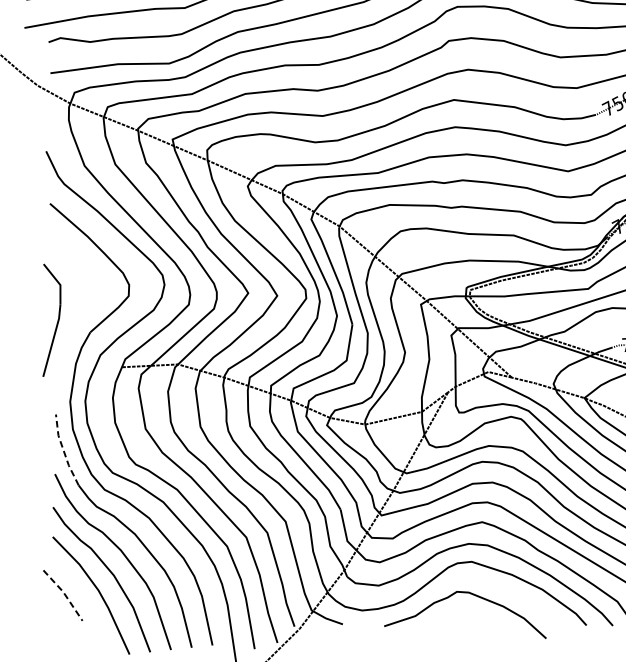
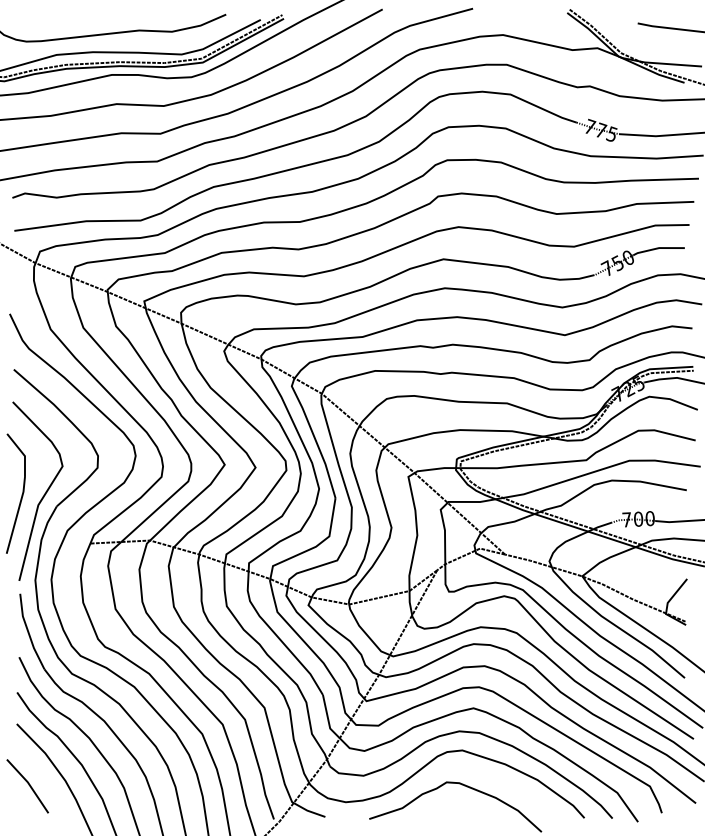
curve: (77, 321) -> (43, 494), added
line: (63, 450) -> (28, 632), dashed -> solid
line: (64, 593) -> (29, 784), dashed -> solid

